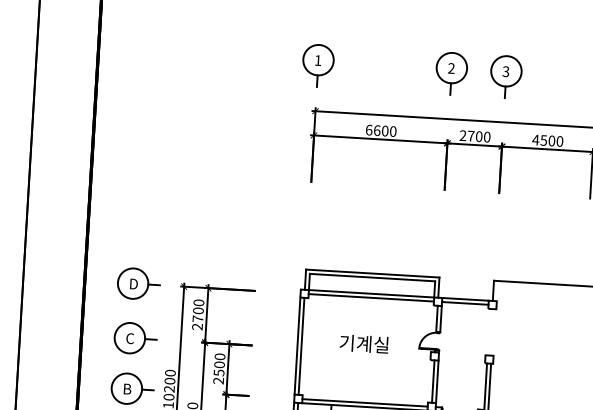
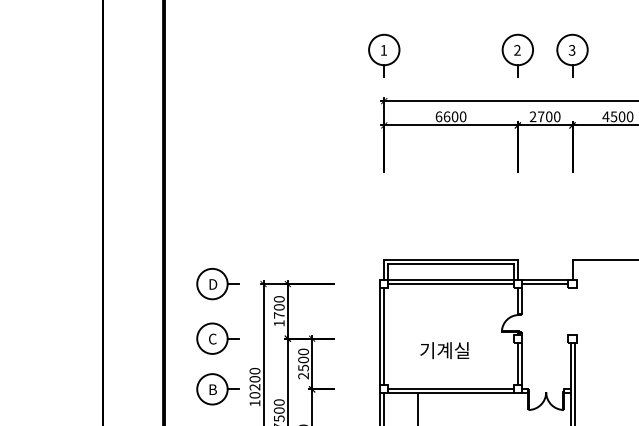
text: (196, 326) -> (278, 323), 2700 -> 1700
text: (364, 343) -> (444, 350), moved

